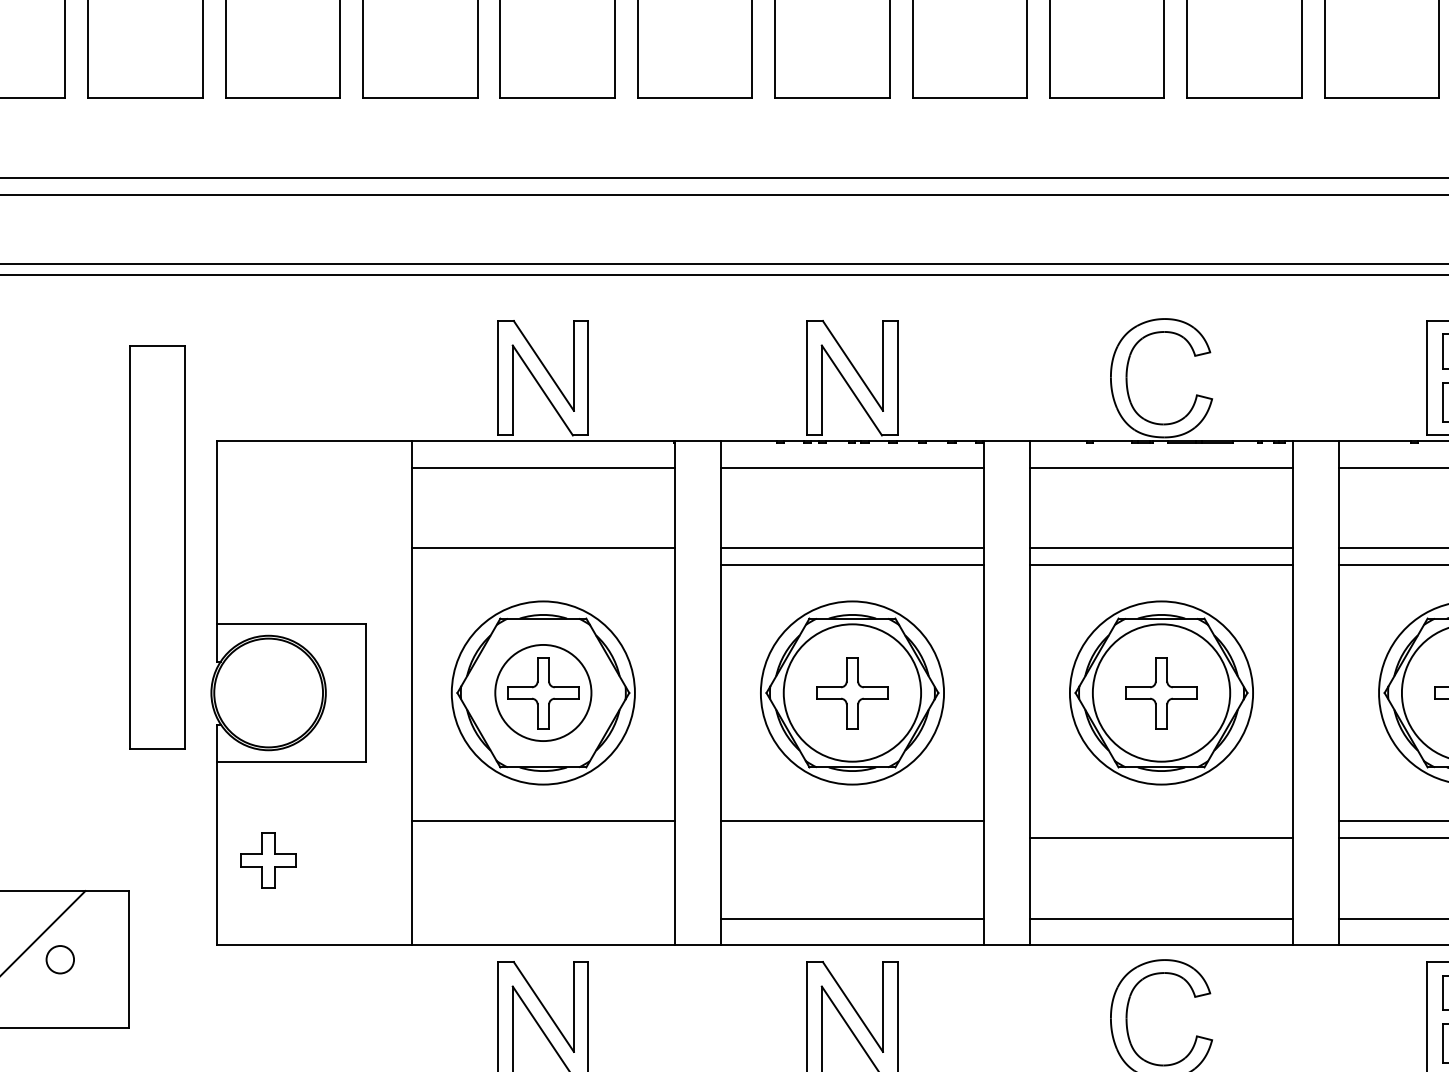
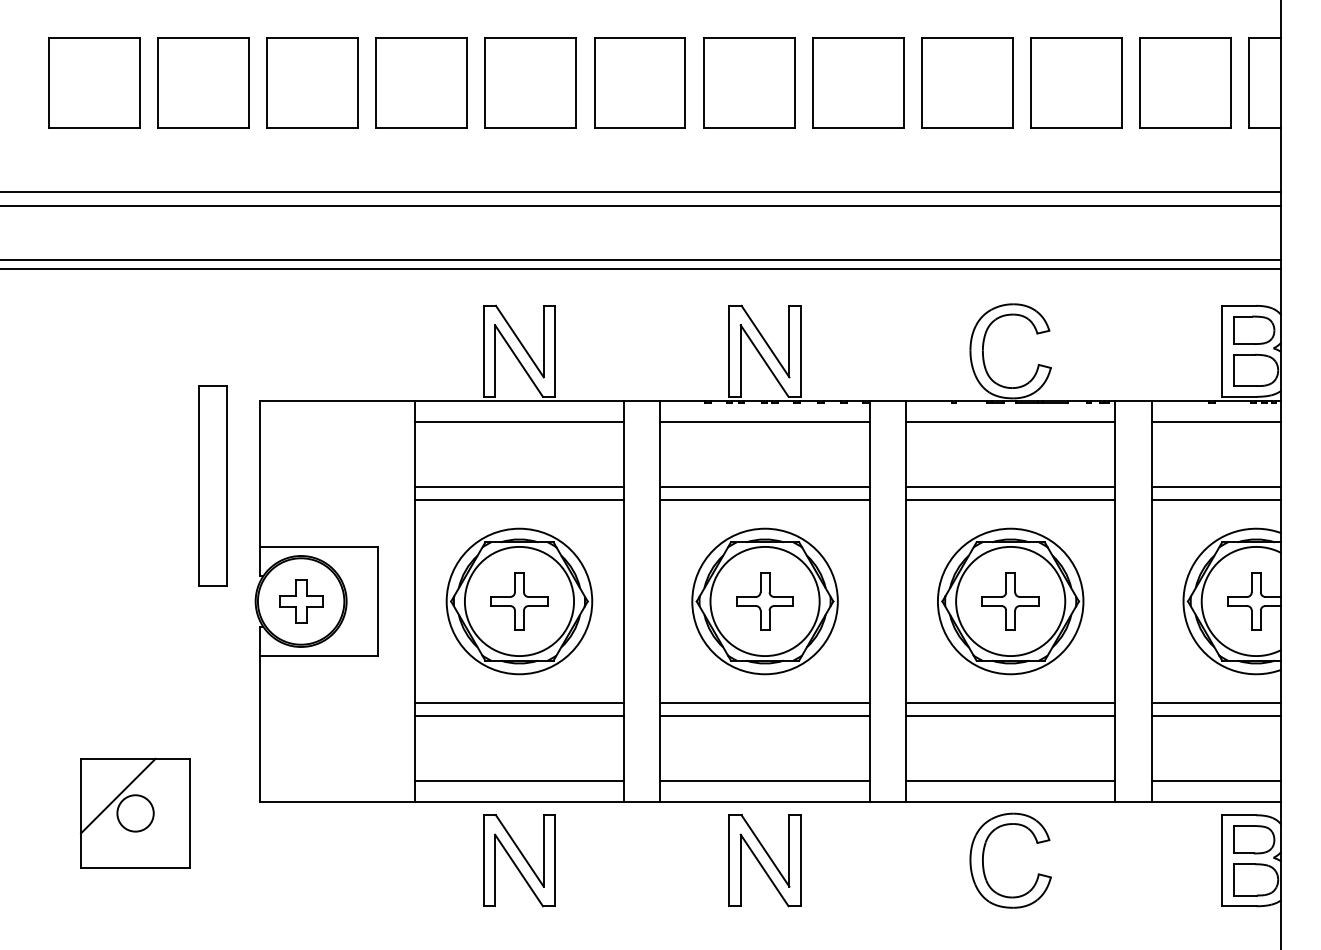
part: (157, 547) -> (212, 485), size x0.62
line: (543, 564) -> (519, 499), added
circle: (543, 693) -> (519, 601), size x1.43
line: (1161, 821) -> (1010, 703), added
line: (543, 837) -> (519, 716), added
line: (851, 837) -> (764, 716), added
part: (269, 860) -> (301, 601), moved
line: (543, 918) -> (519, 780), added
circle: (60, 959) -> (135, 813), size x1.67

